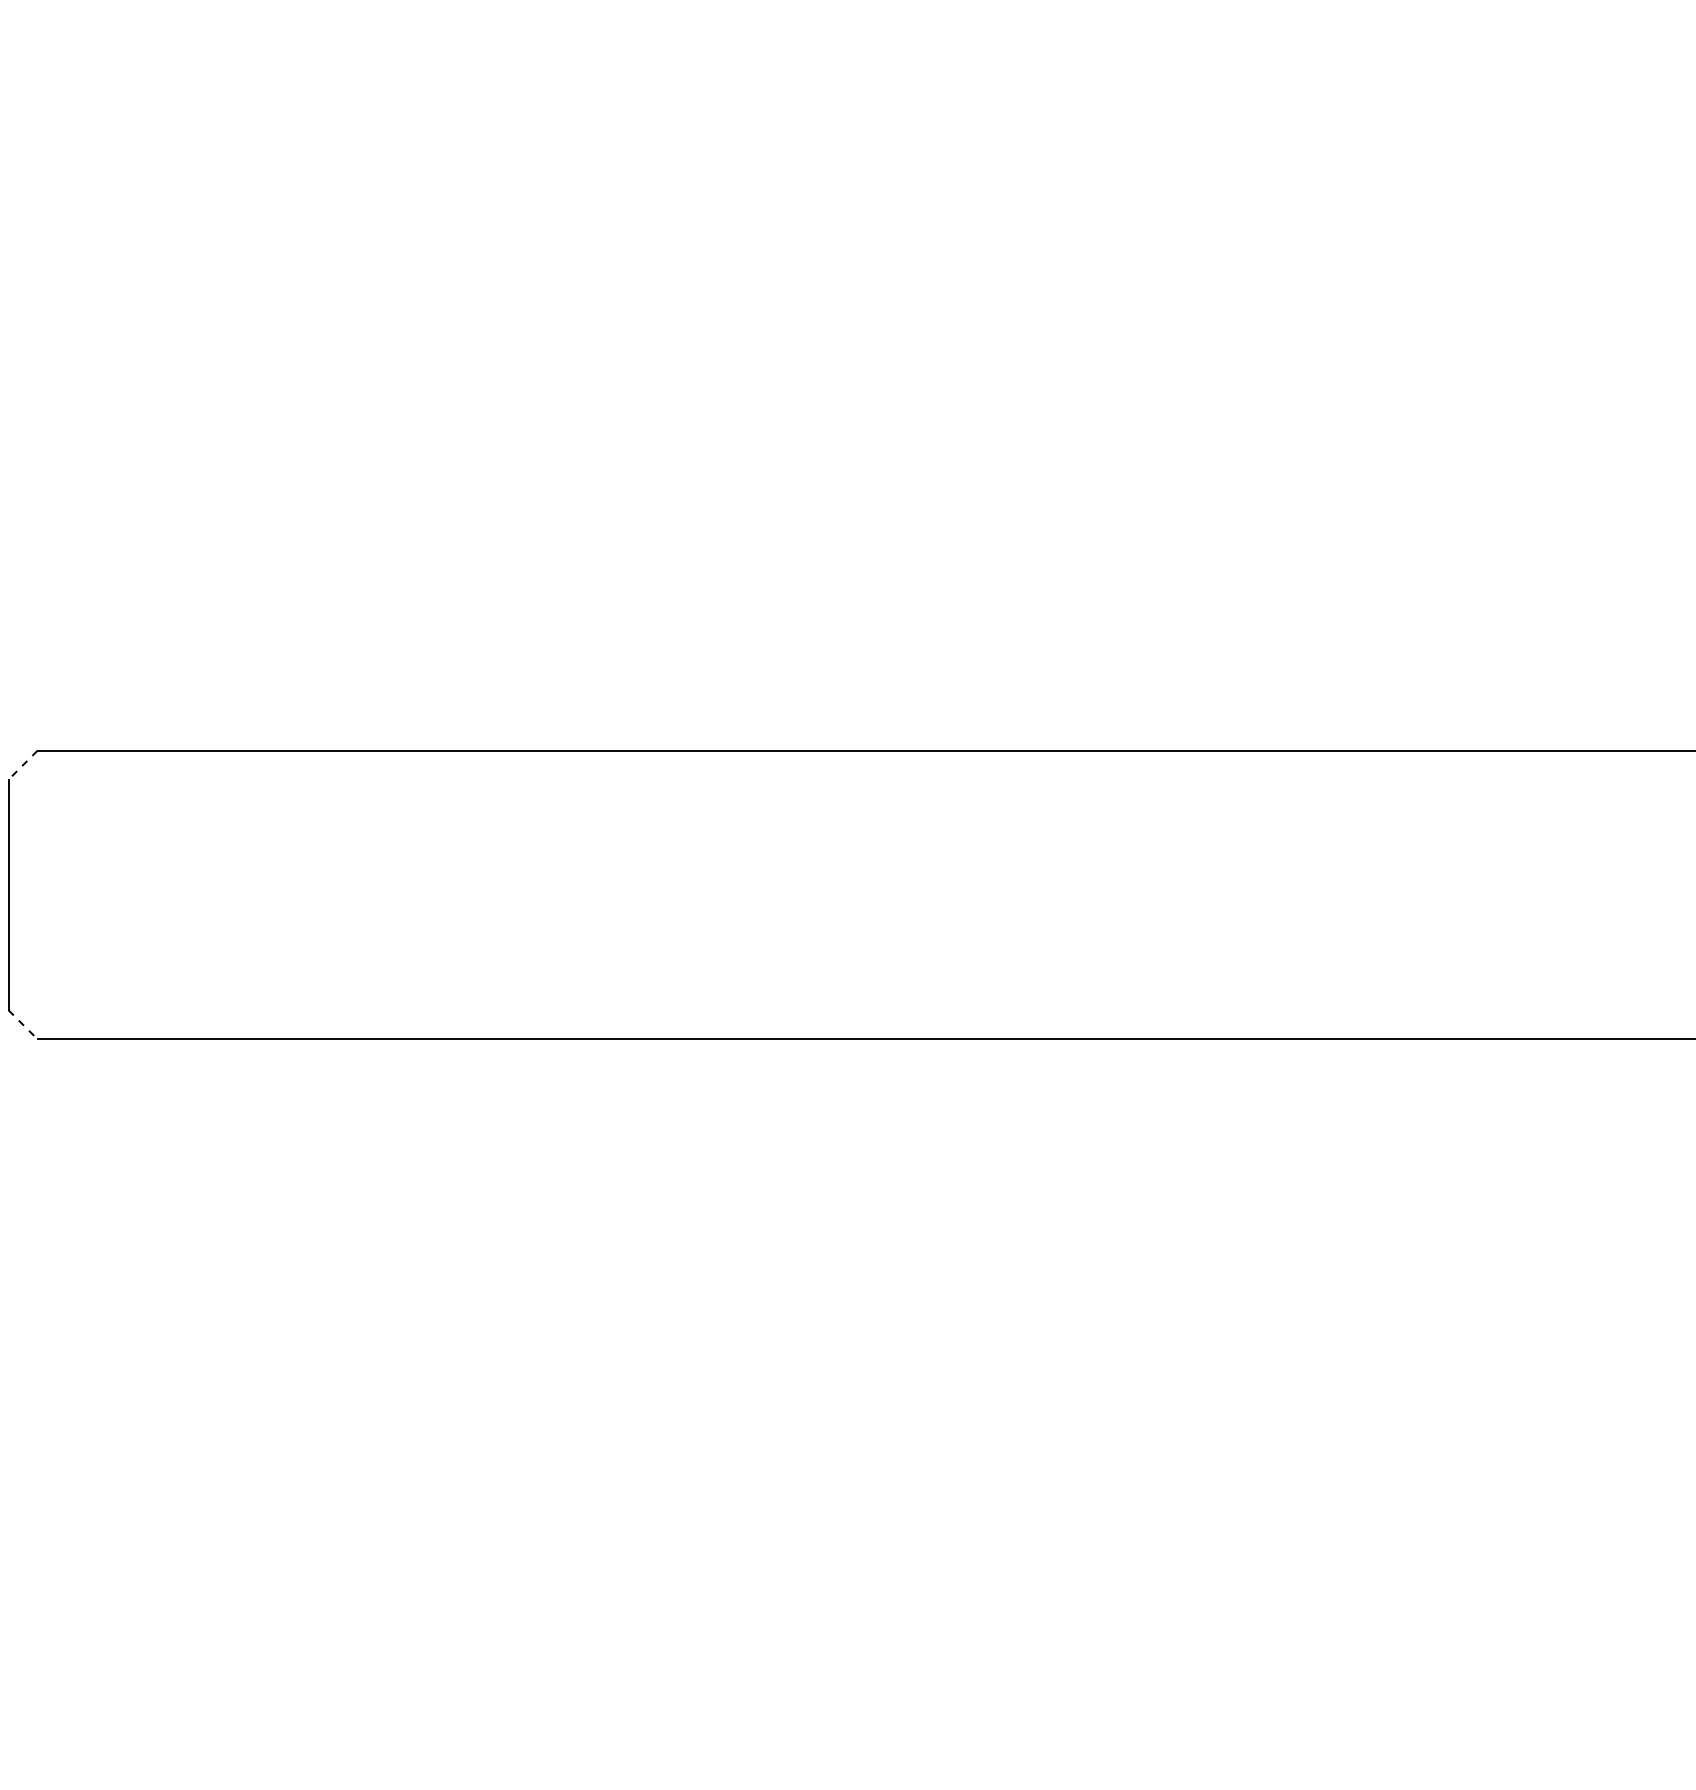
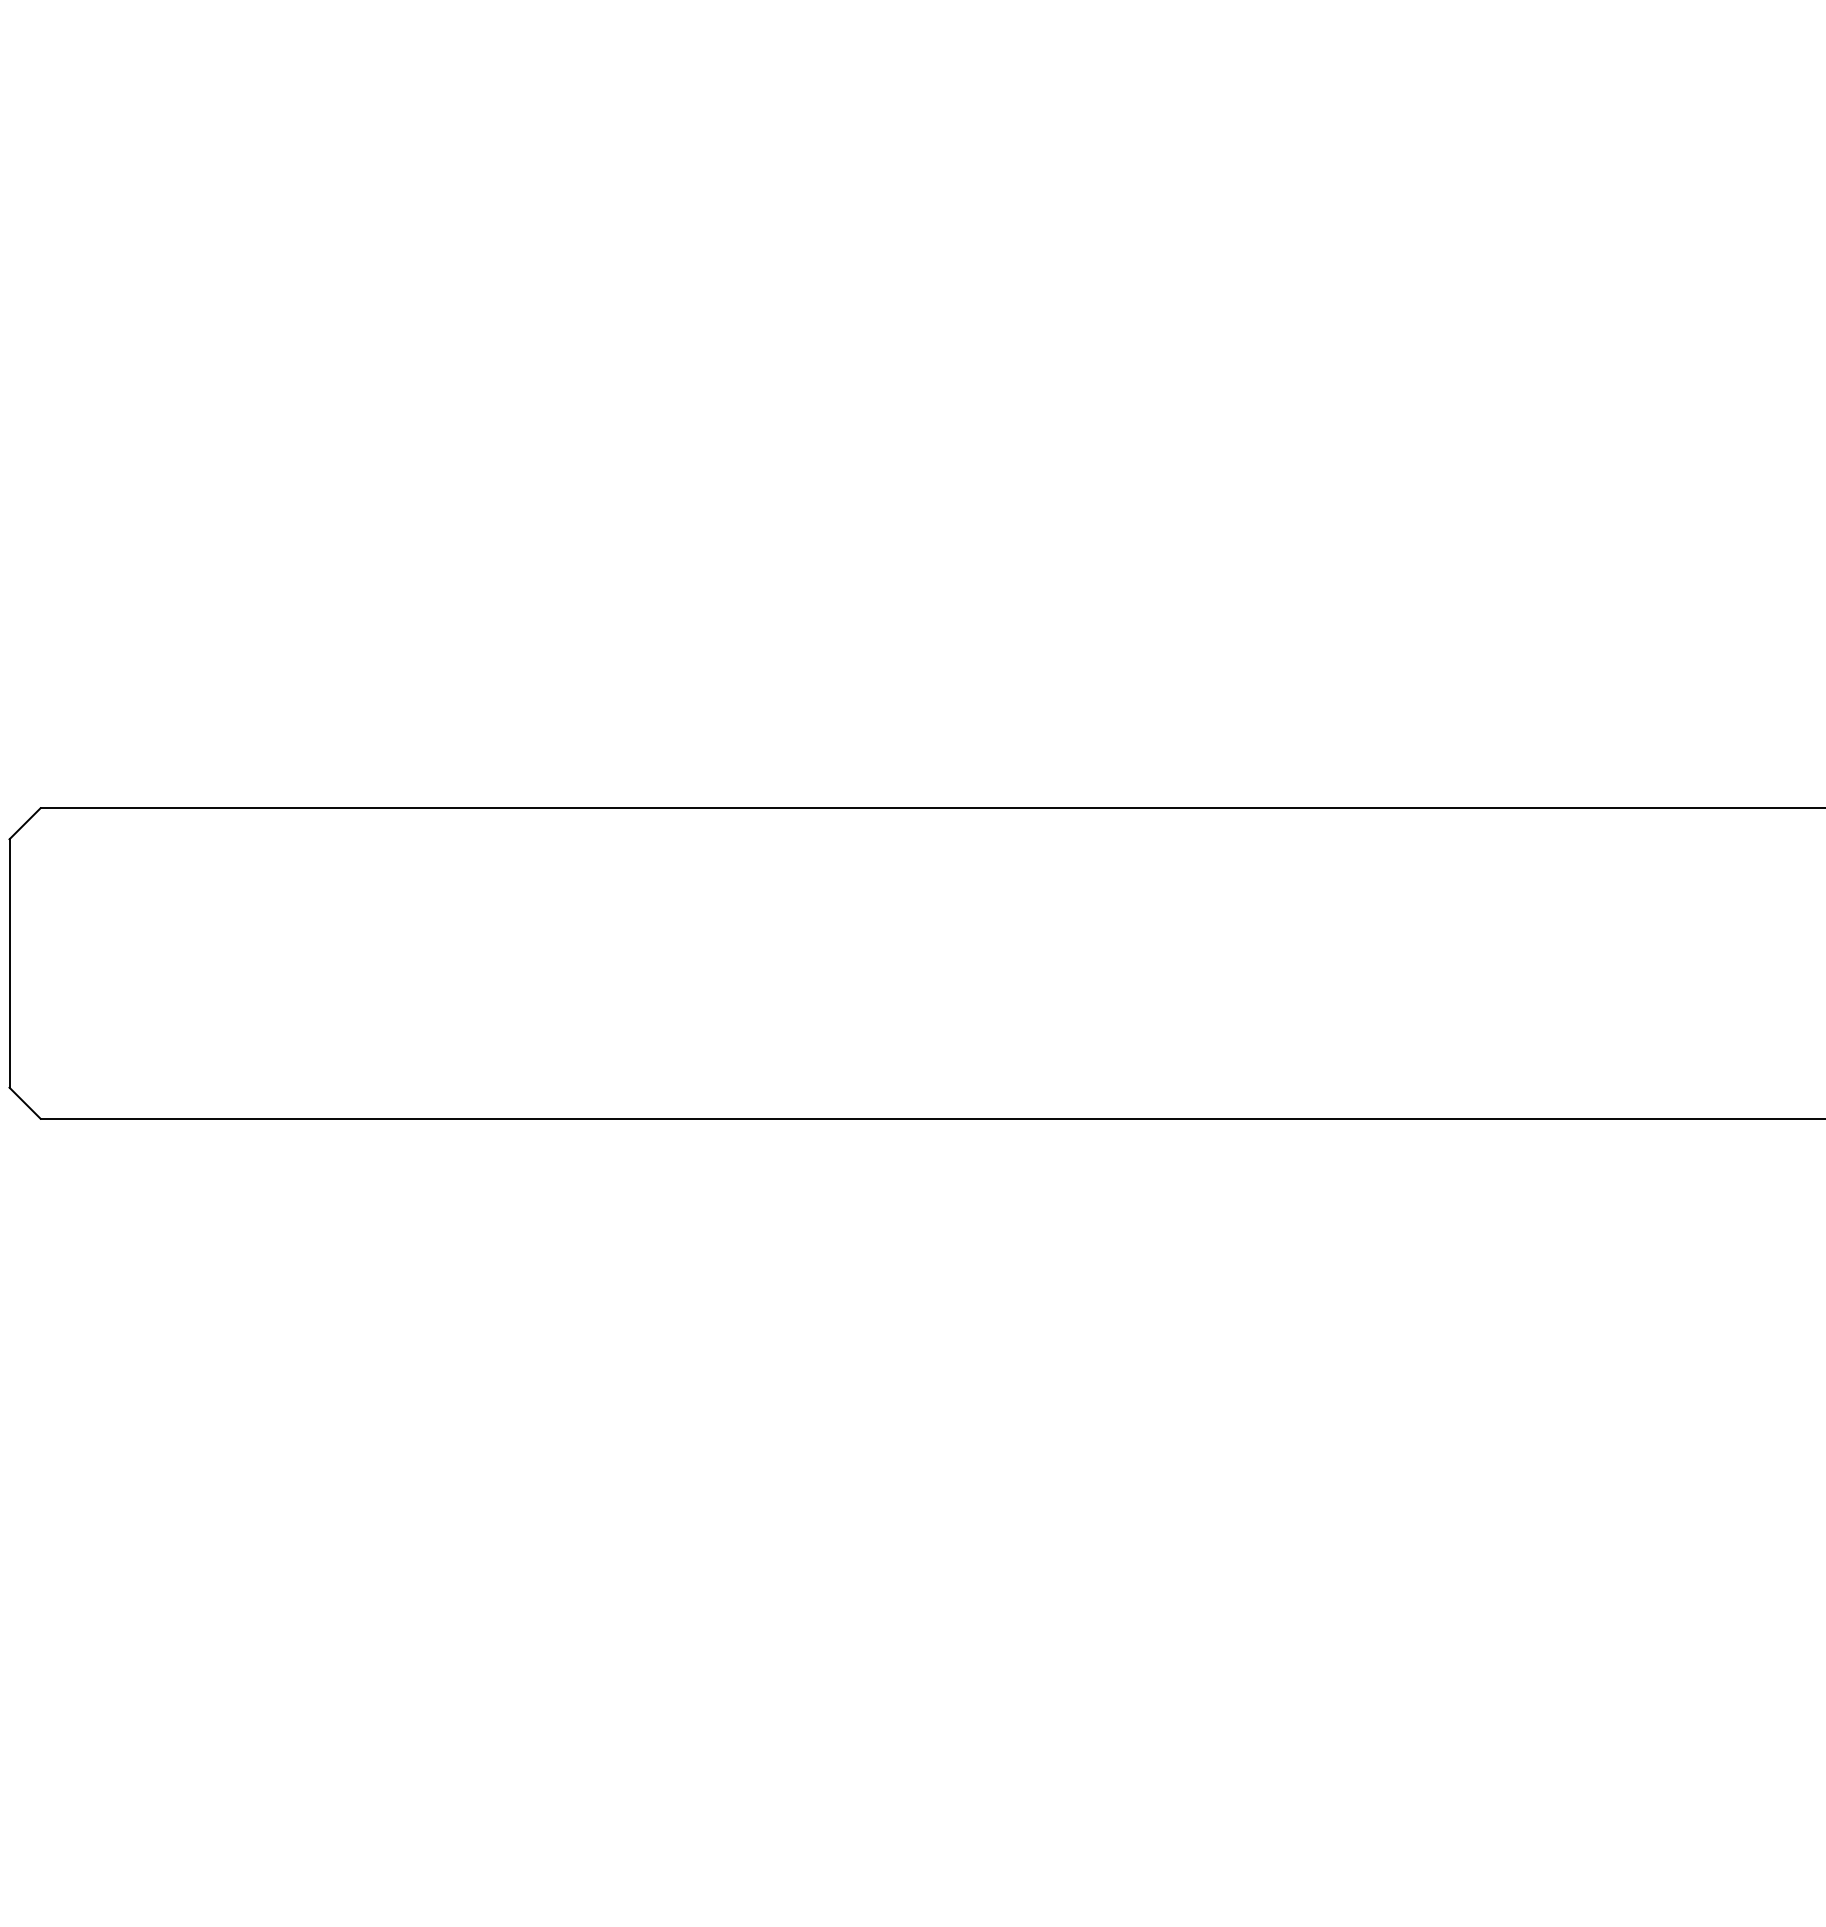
line: (22, 765) -> (24, 824), dashed -> solid
line: (23, 1025) -> (25, 1103), dashed -> solid

